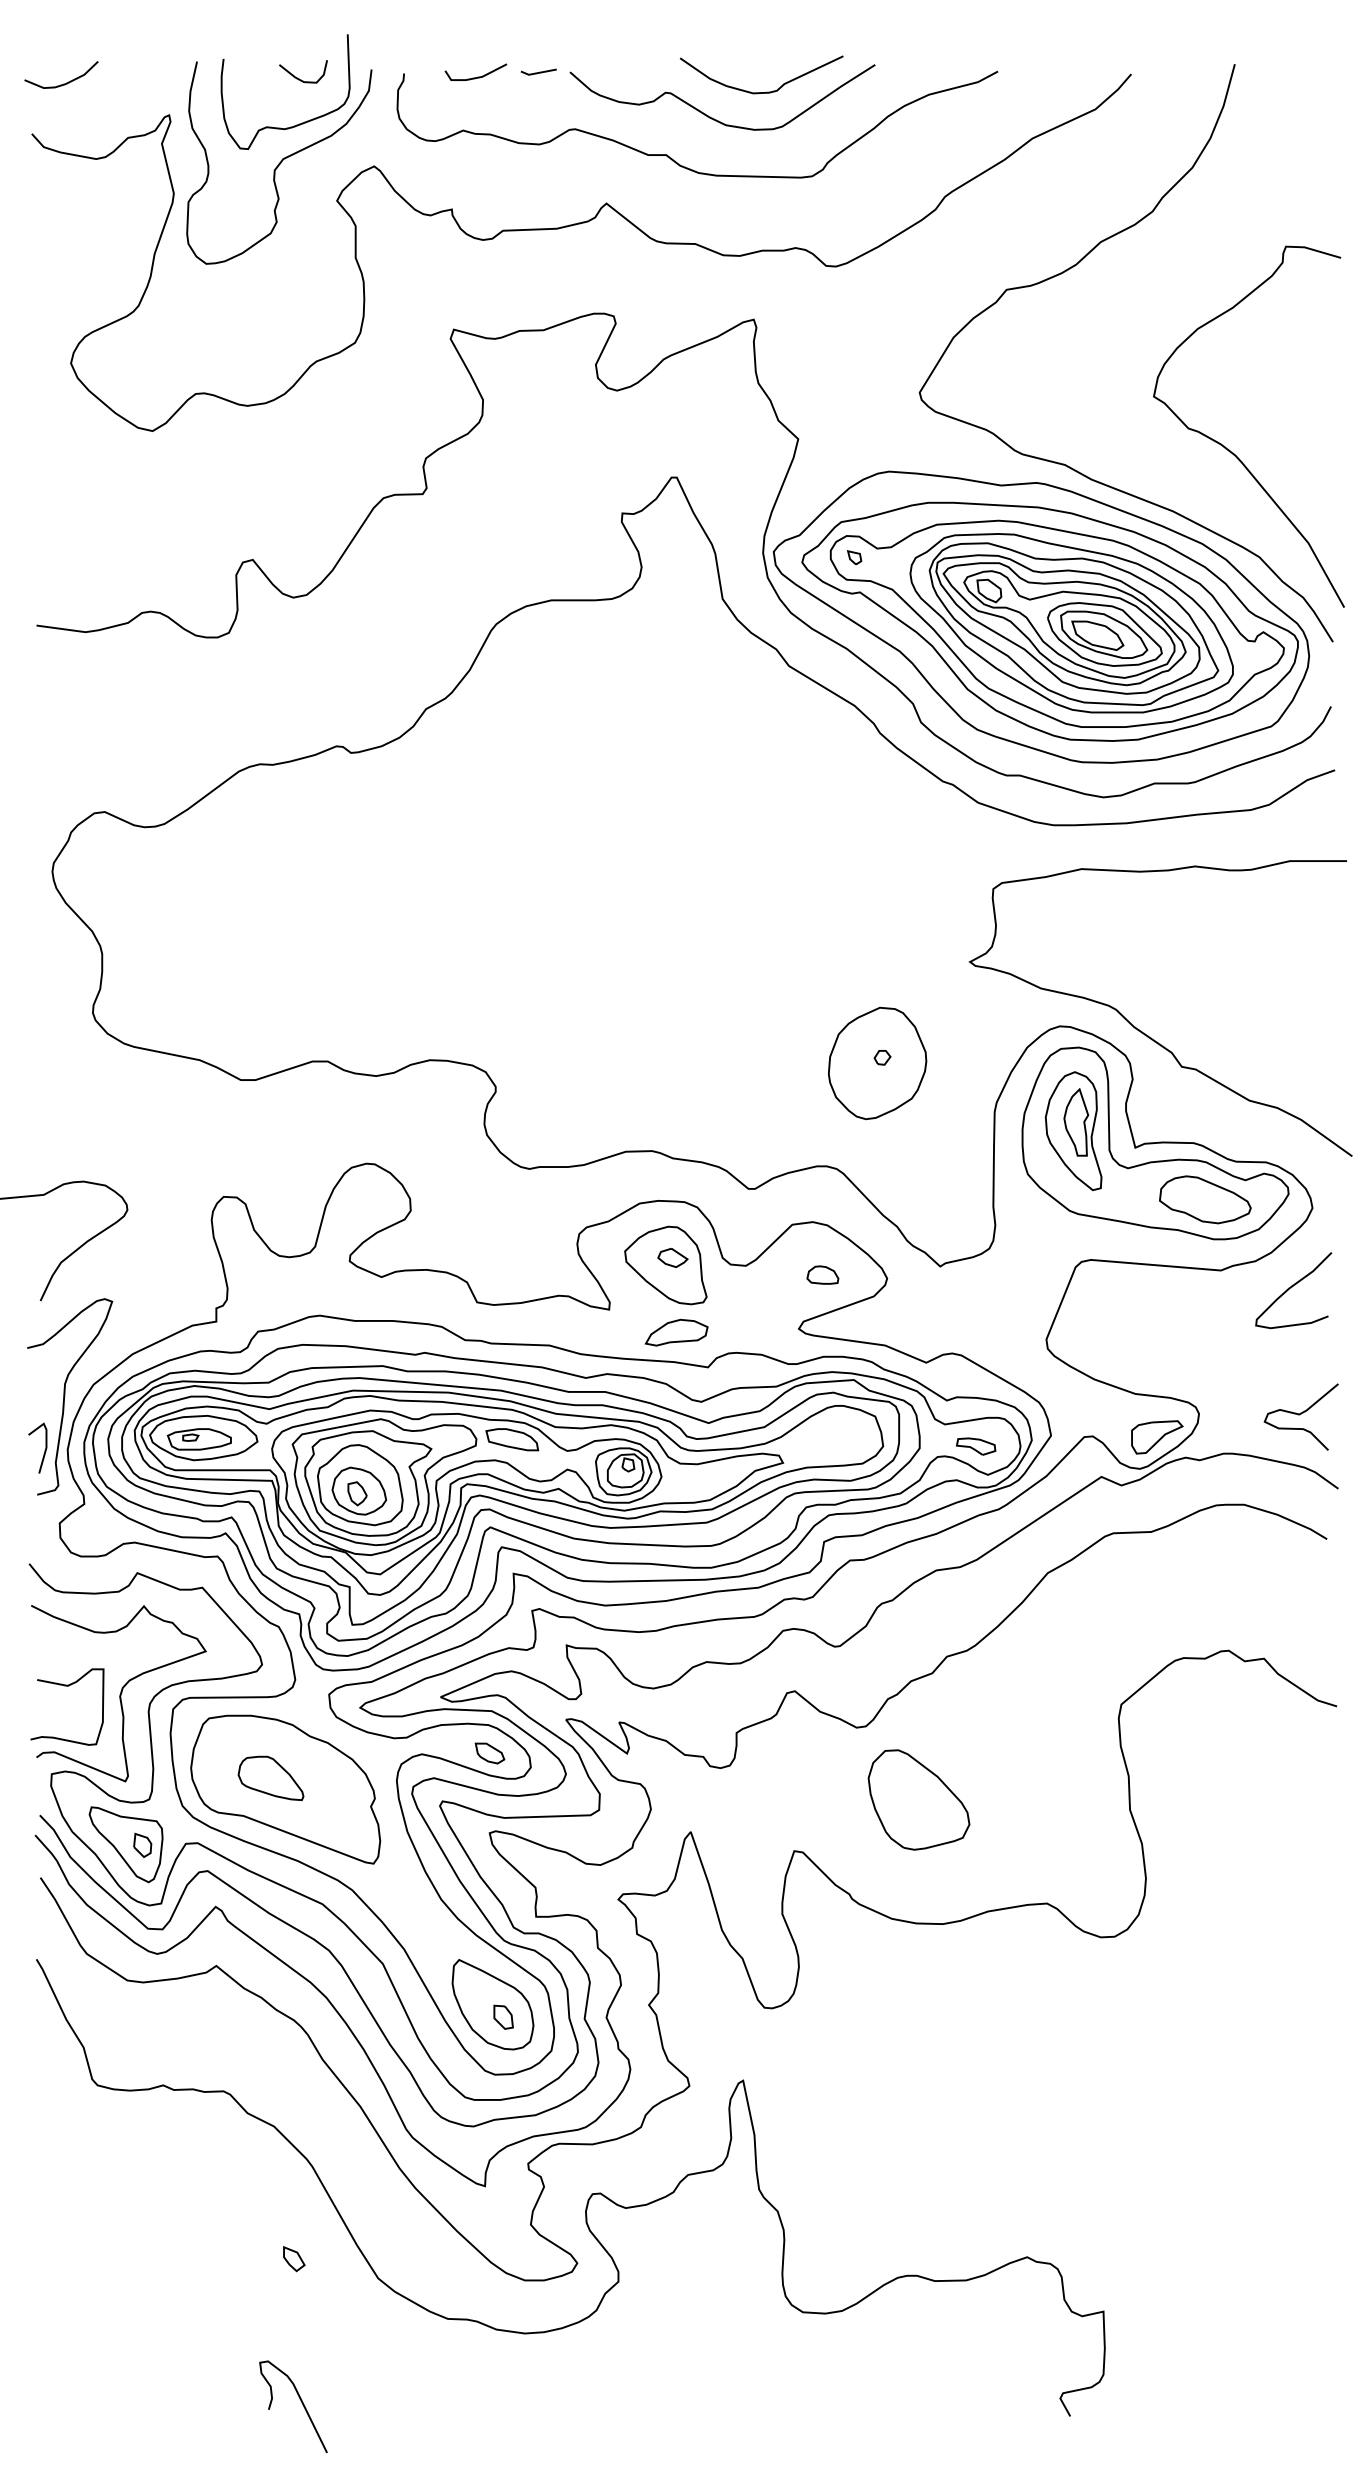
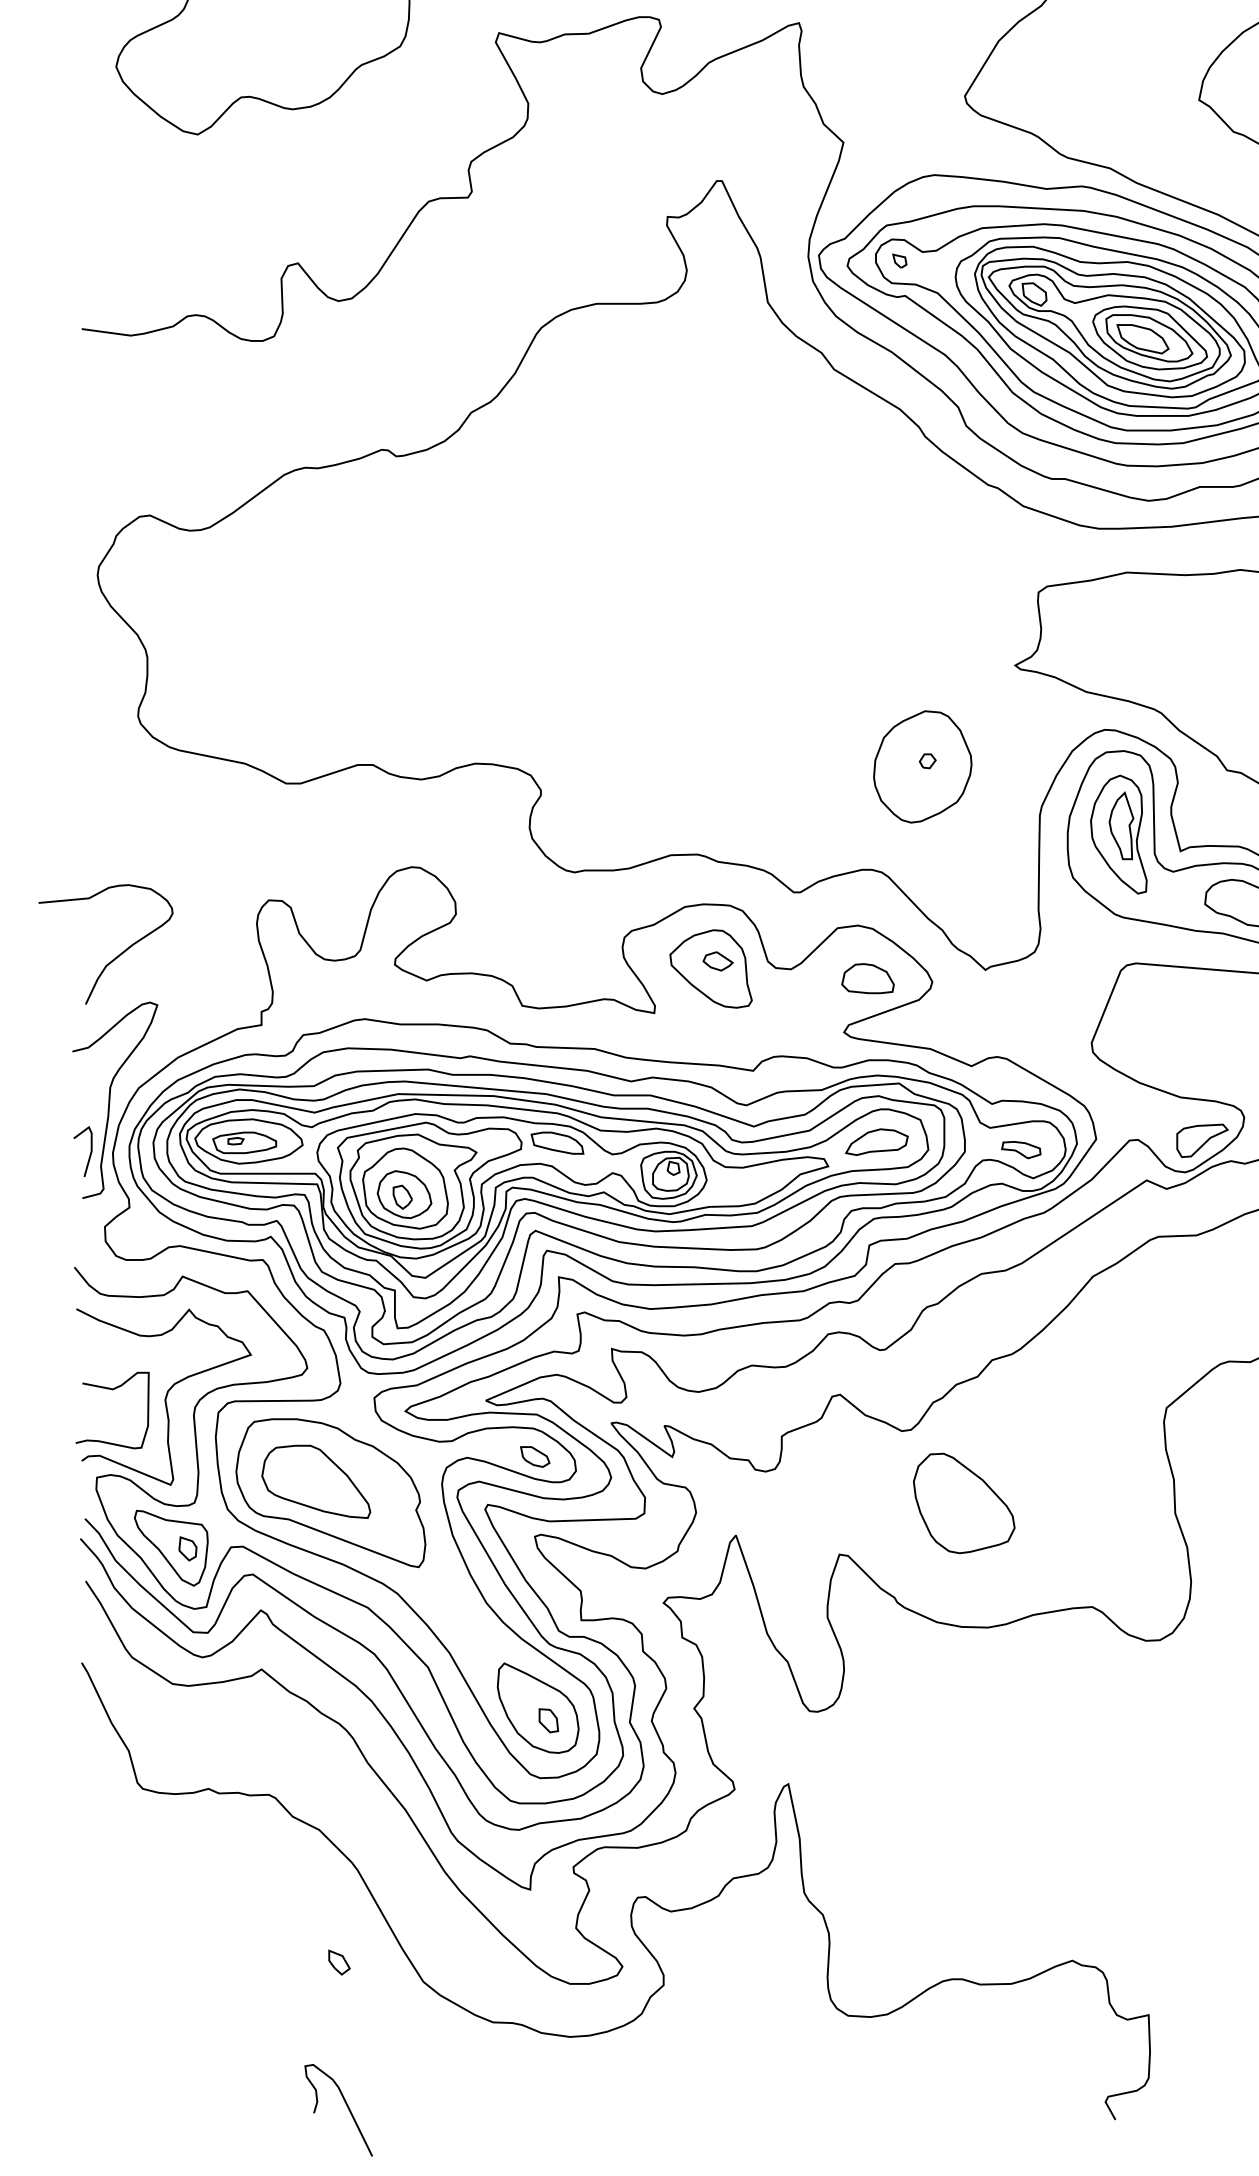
part: (822, 1274) -> (867, 977), size x1.67
part: (676, 1332) -> (876, 1141), moved
part: (270, 1778) -> (315, 1481), size x1.67

